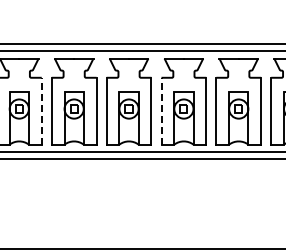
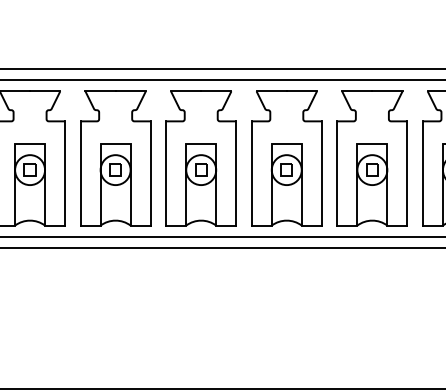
line: (41, 110) -> (64, 172), dashed -> solid
line: (161, 110) -> (251, 172), dashed -> solid

